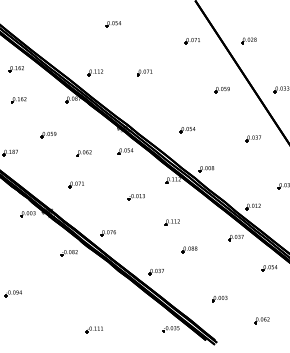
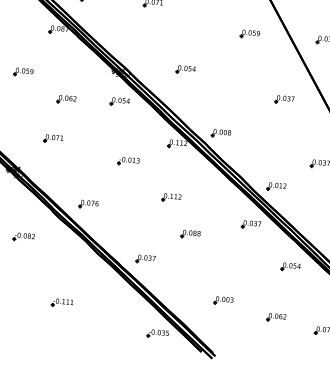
part: (187, 130) -> (185, 70), moved
part: (68, 253) -> (22, 237), moved
part: (261, 320) -> (275, 317), moved
part: (93, 329) -> (60, 302), moved

